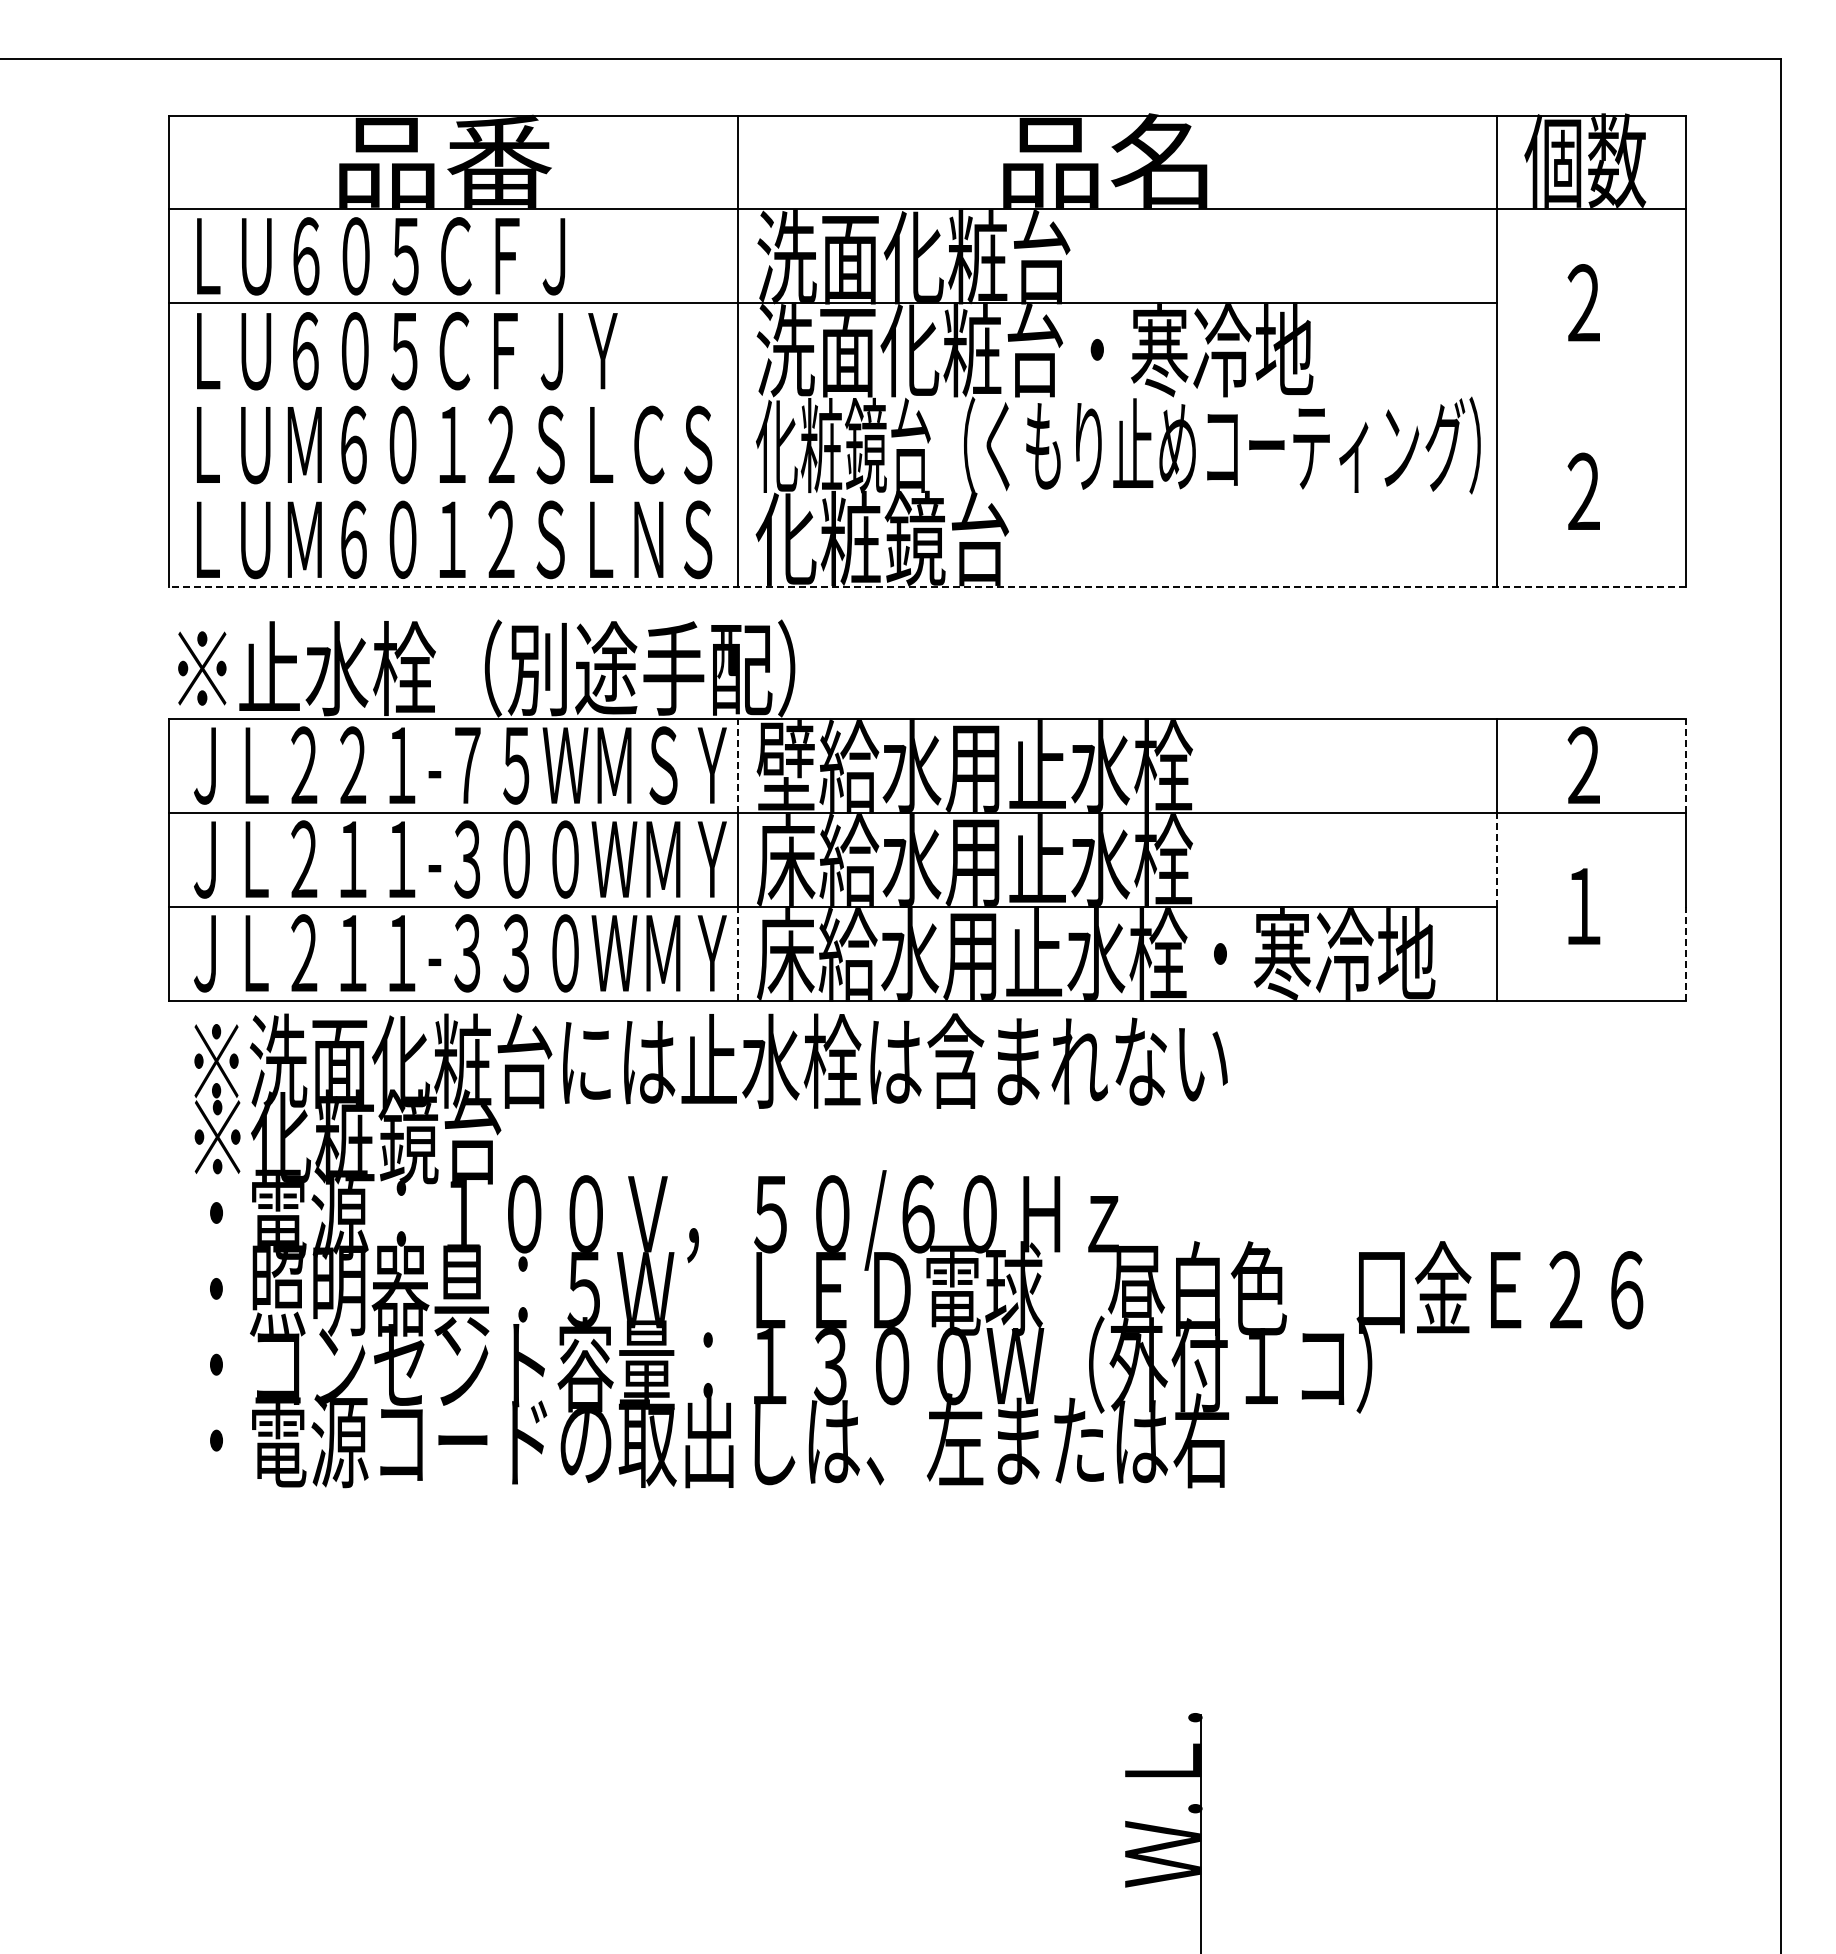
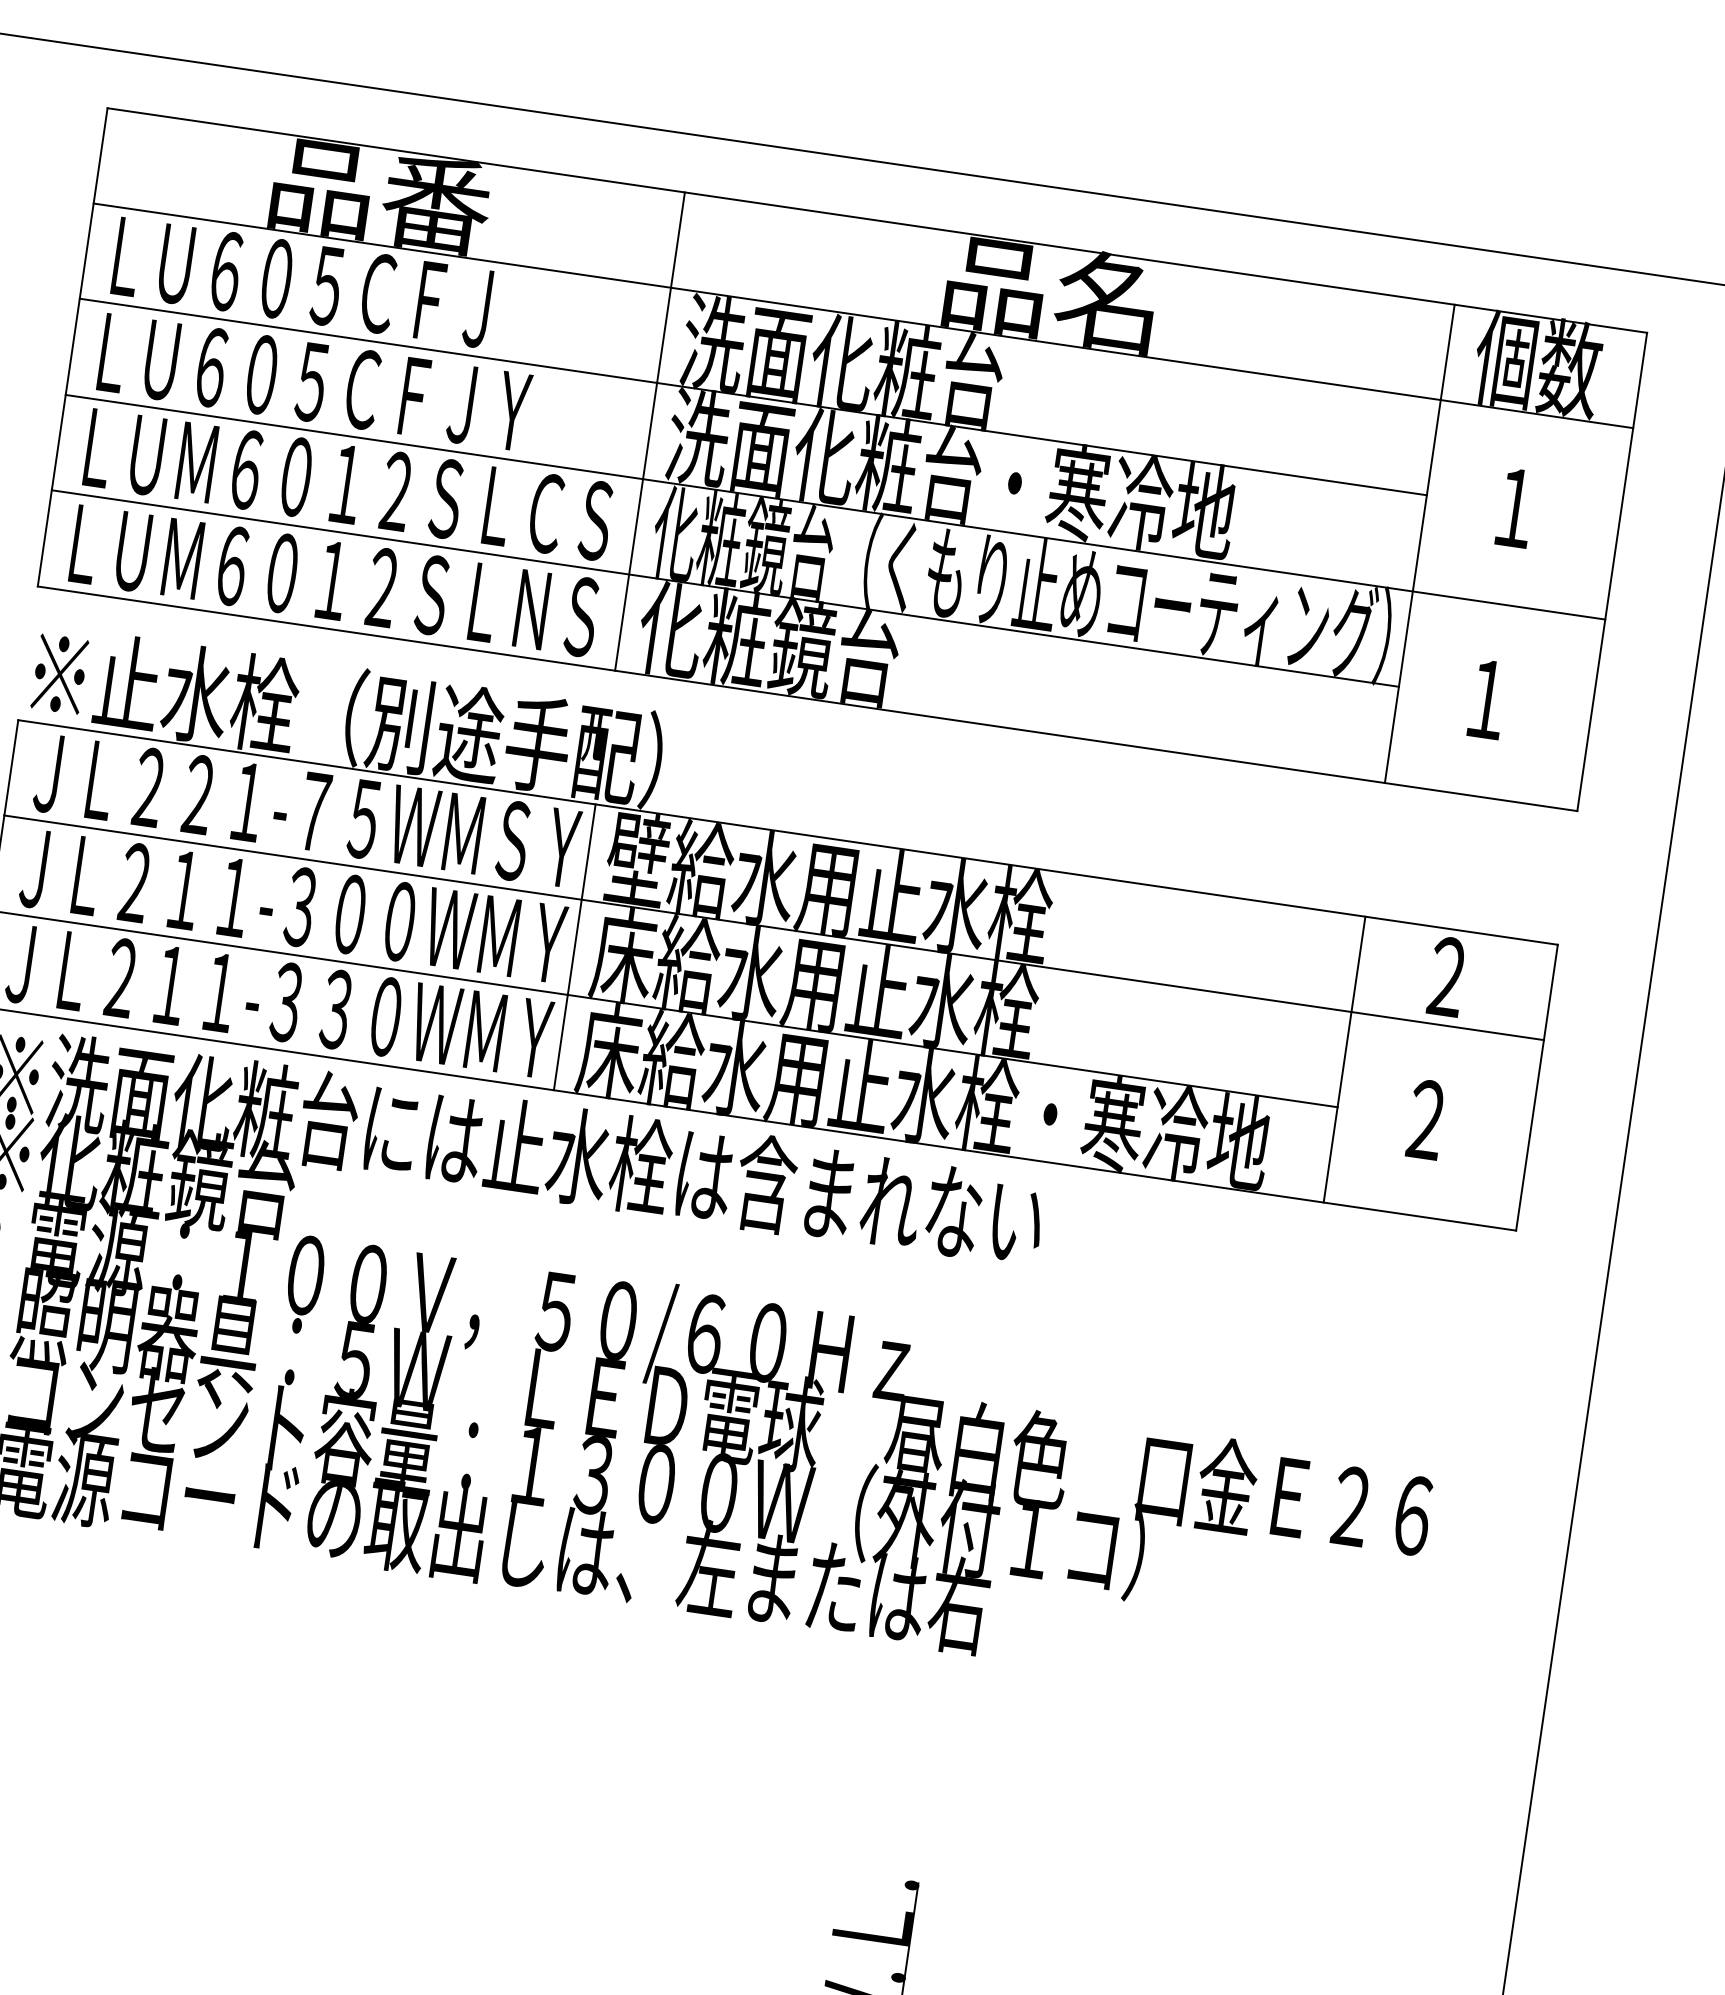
text: (1583, 302) -> (1515, 507), ２ -> １
line: (927, 398) -> (835, 507), added
text: (1583, 490) -> (1487, 698), ２ -> １
line: (832, 492) -> (725, 588), added
line: (927, 586) -> (807, 698), dashed -> solid
line: (737, 765) -> (588, 851), dashed -> solid
line: (1686, 765) -> (1551, 992), dashed -> solid
line: (1496, 859) -> (1344, 1059), dashed -> solid
text: (1583, 905) -> (1425, 1119), １ -> ２
line: (737, 953) -> (560, 1042), dashed -> solid
line: (1686, 953) -> (1523, 1182), dashed -> solid

